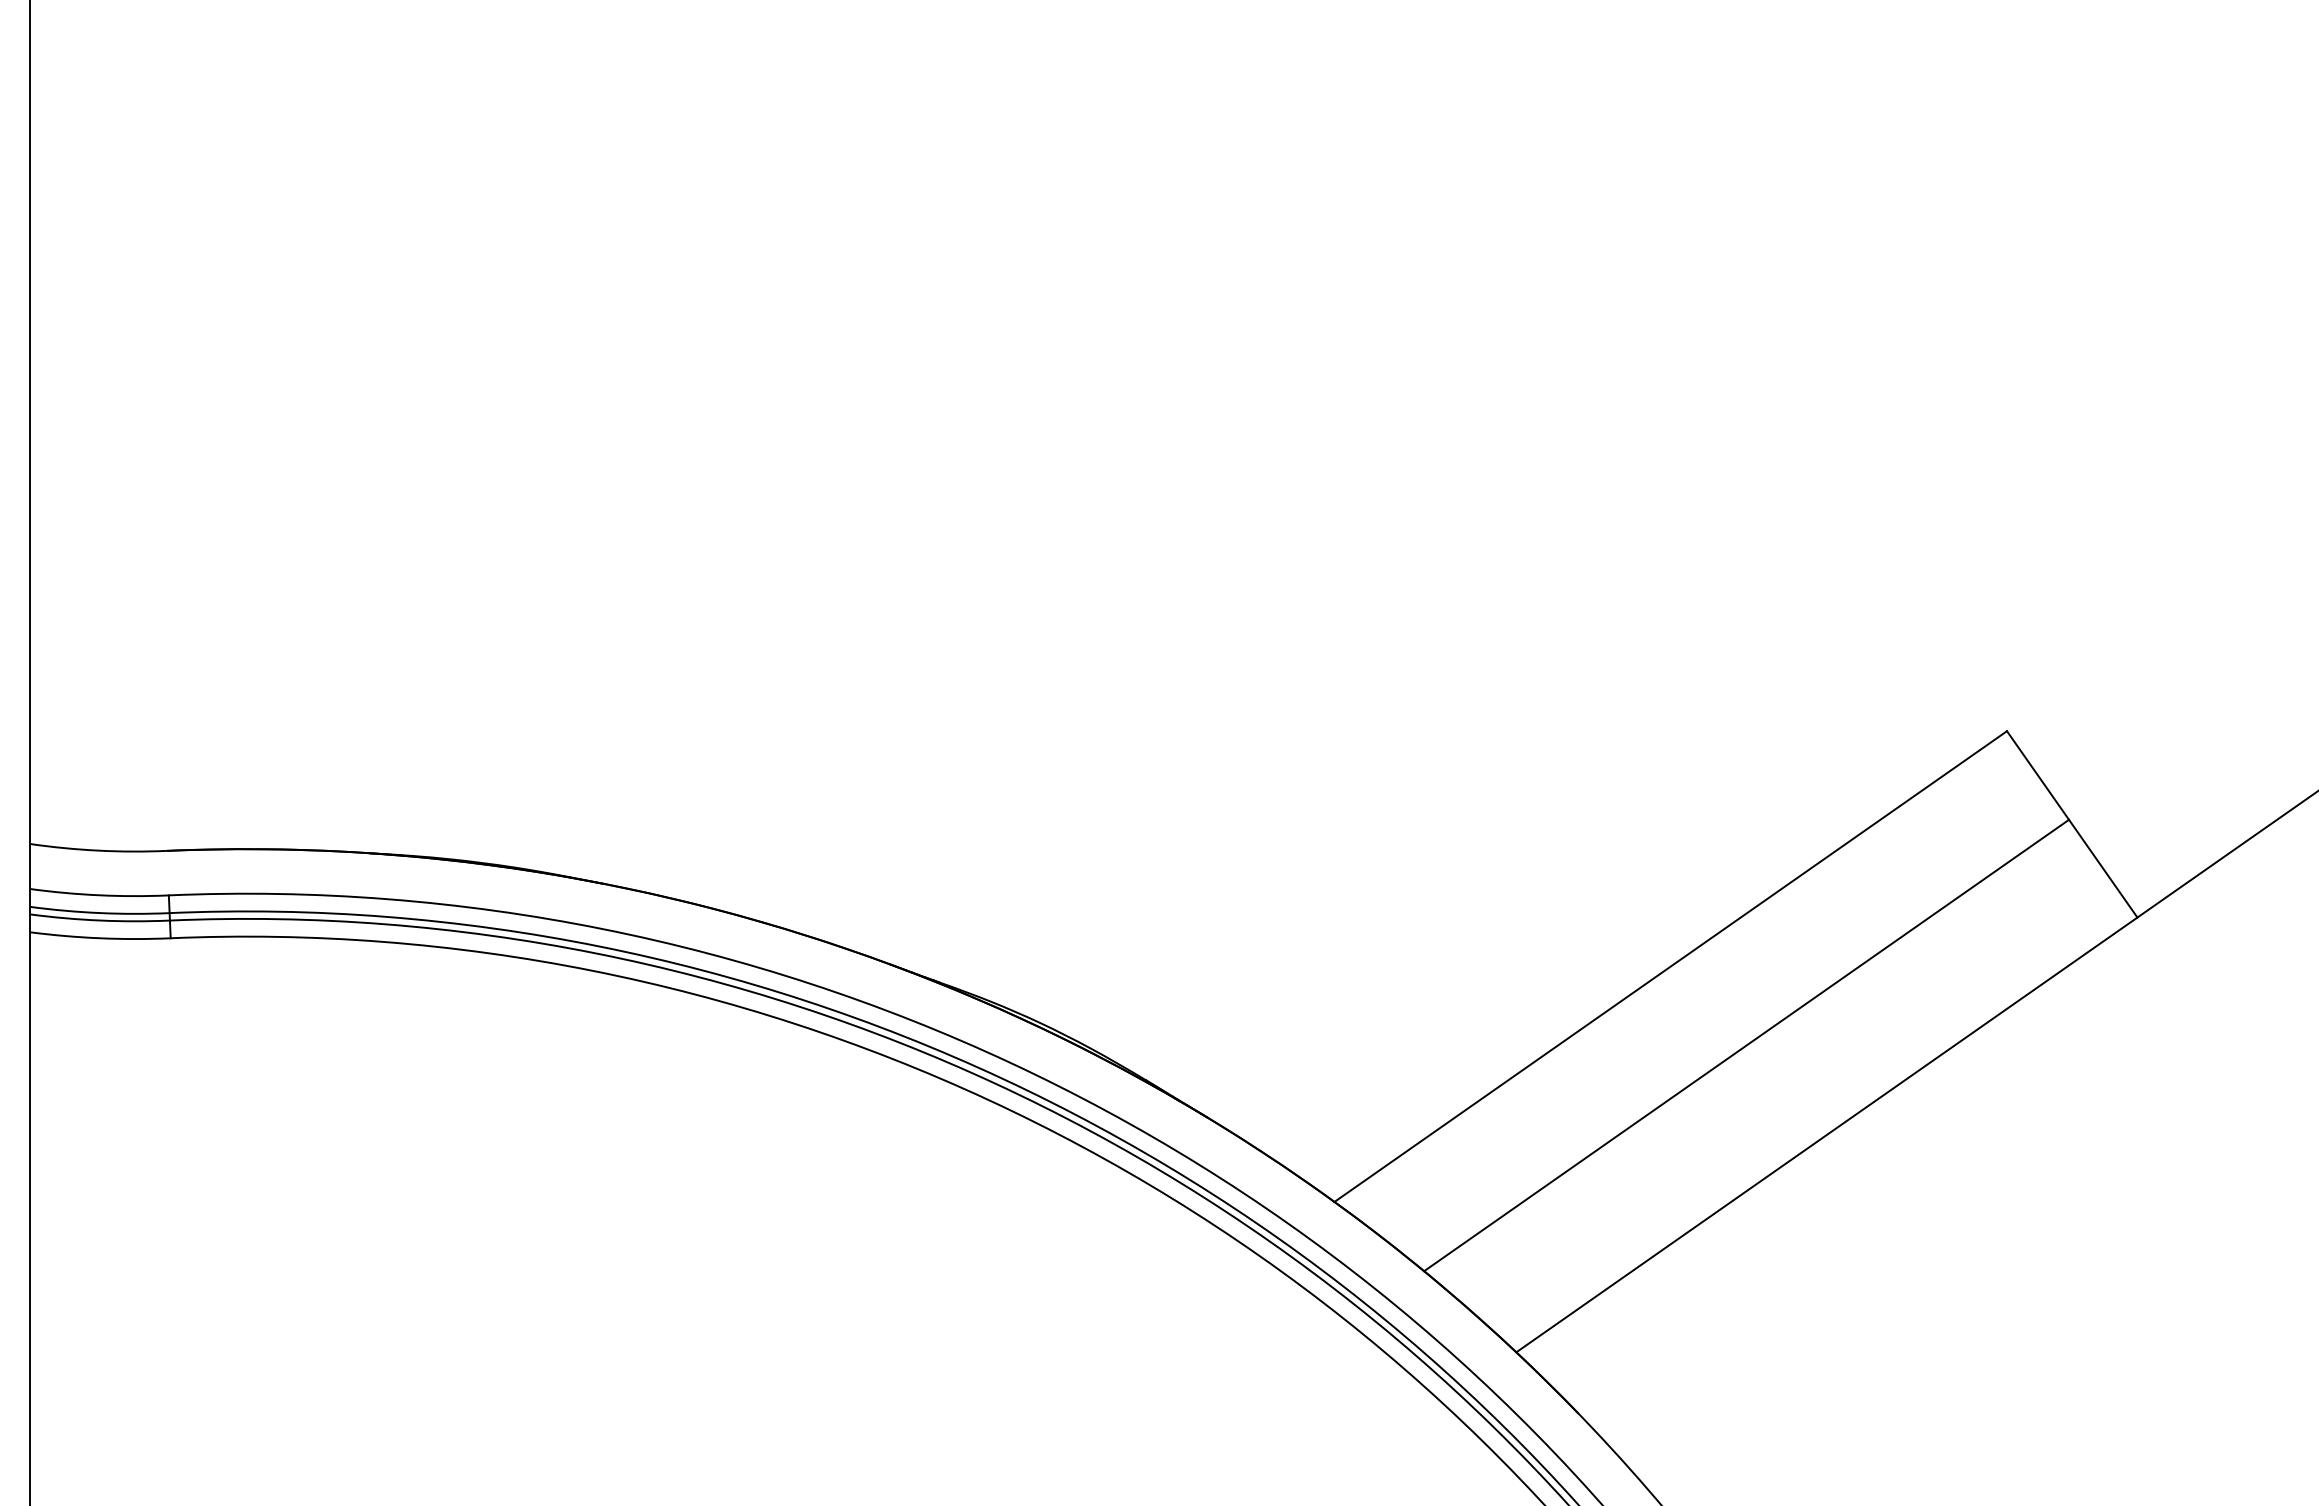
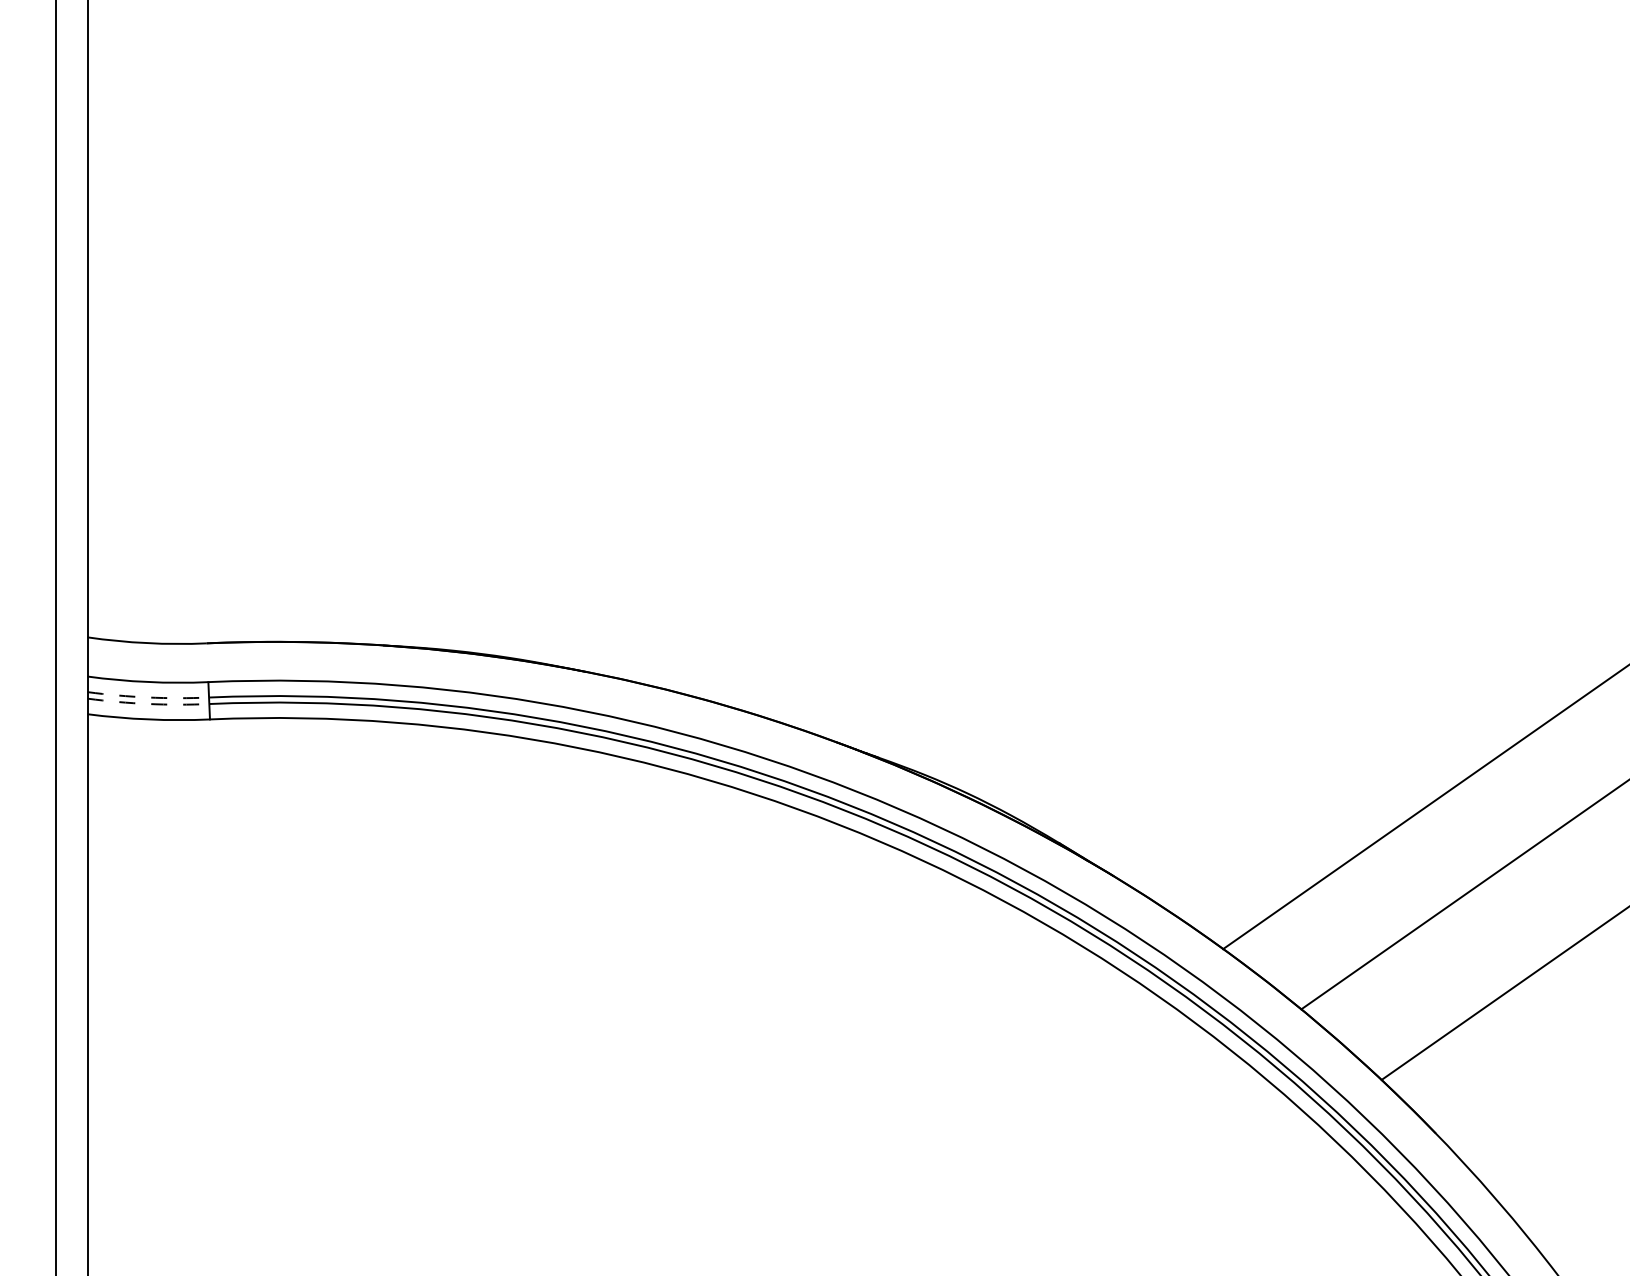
arc: (99, 913) -> (147, 697), solid -> dashed
arc: (99, 920) -> (147, 703), solid -> dashed

